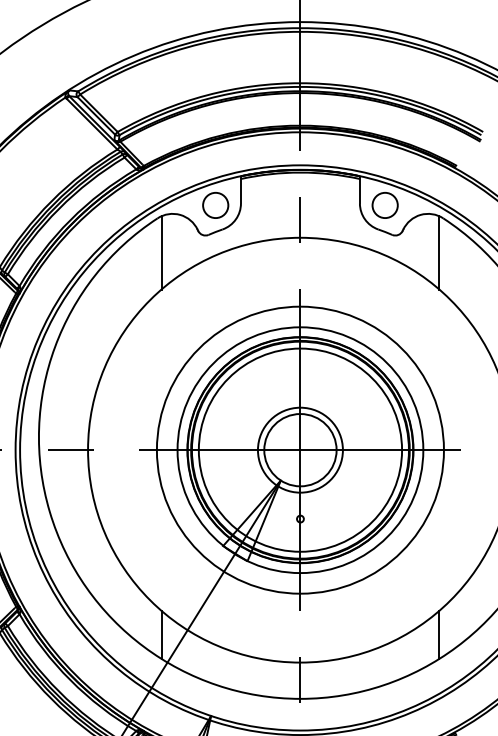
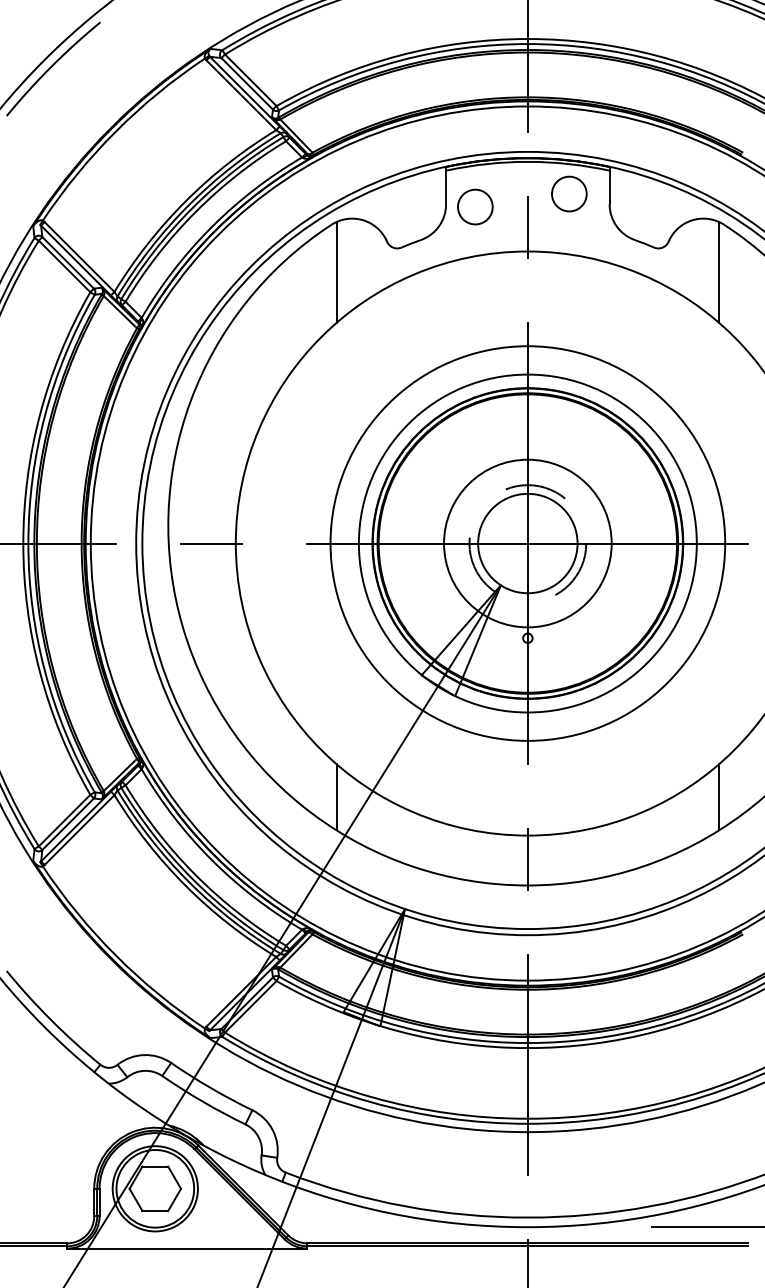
circle: (215, 205) -> (475, 206), moved
circle: (385, 205) -> (569, 193), moved
circle: (300, 450) -> (527, 543), size x0.6
circle: (300, 450) -> (527, 543), solid -> dashed

